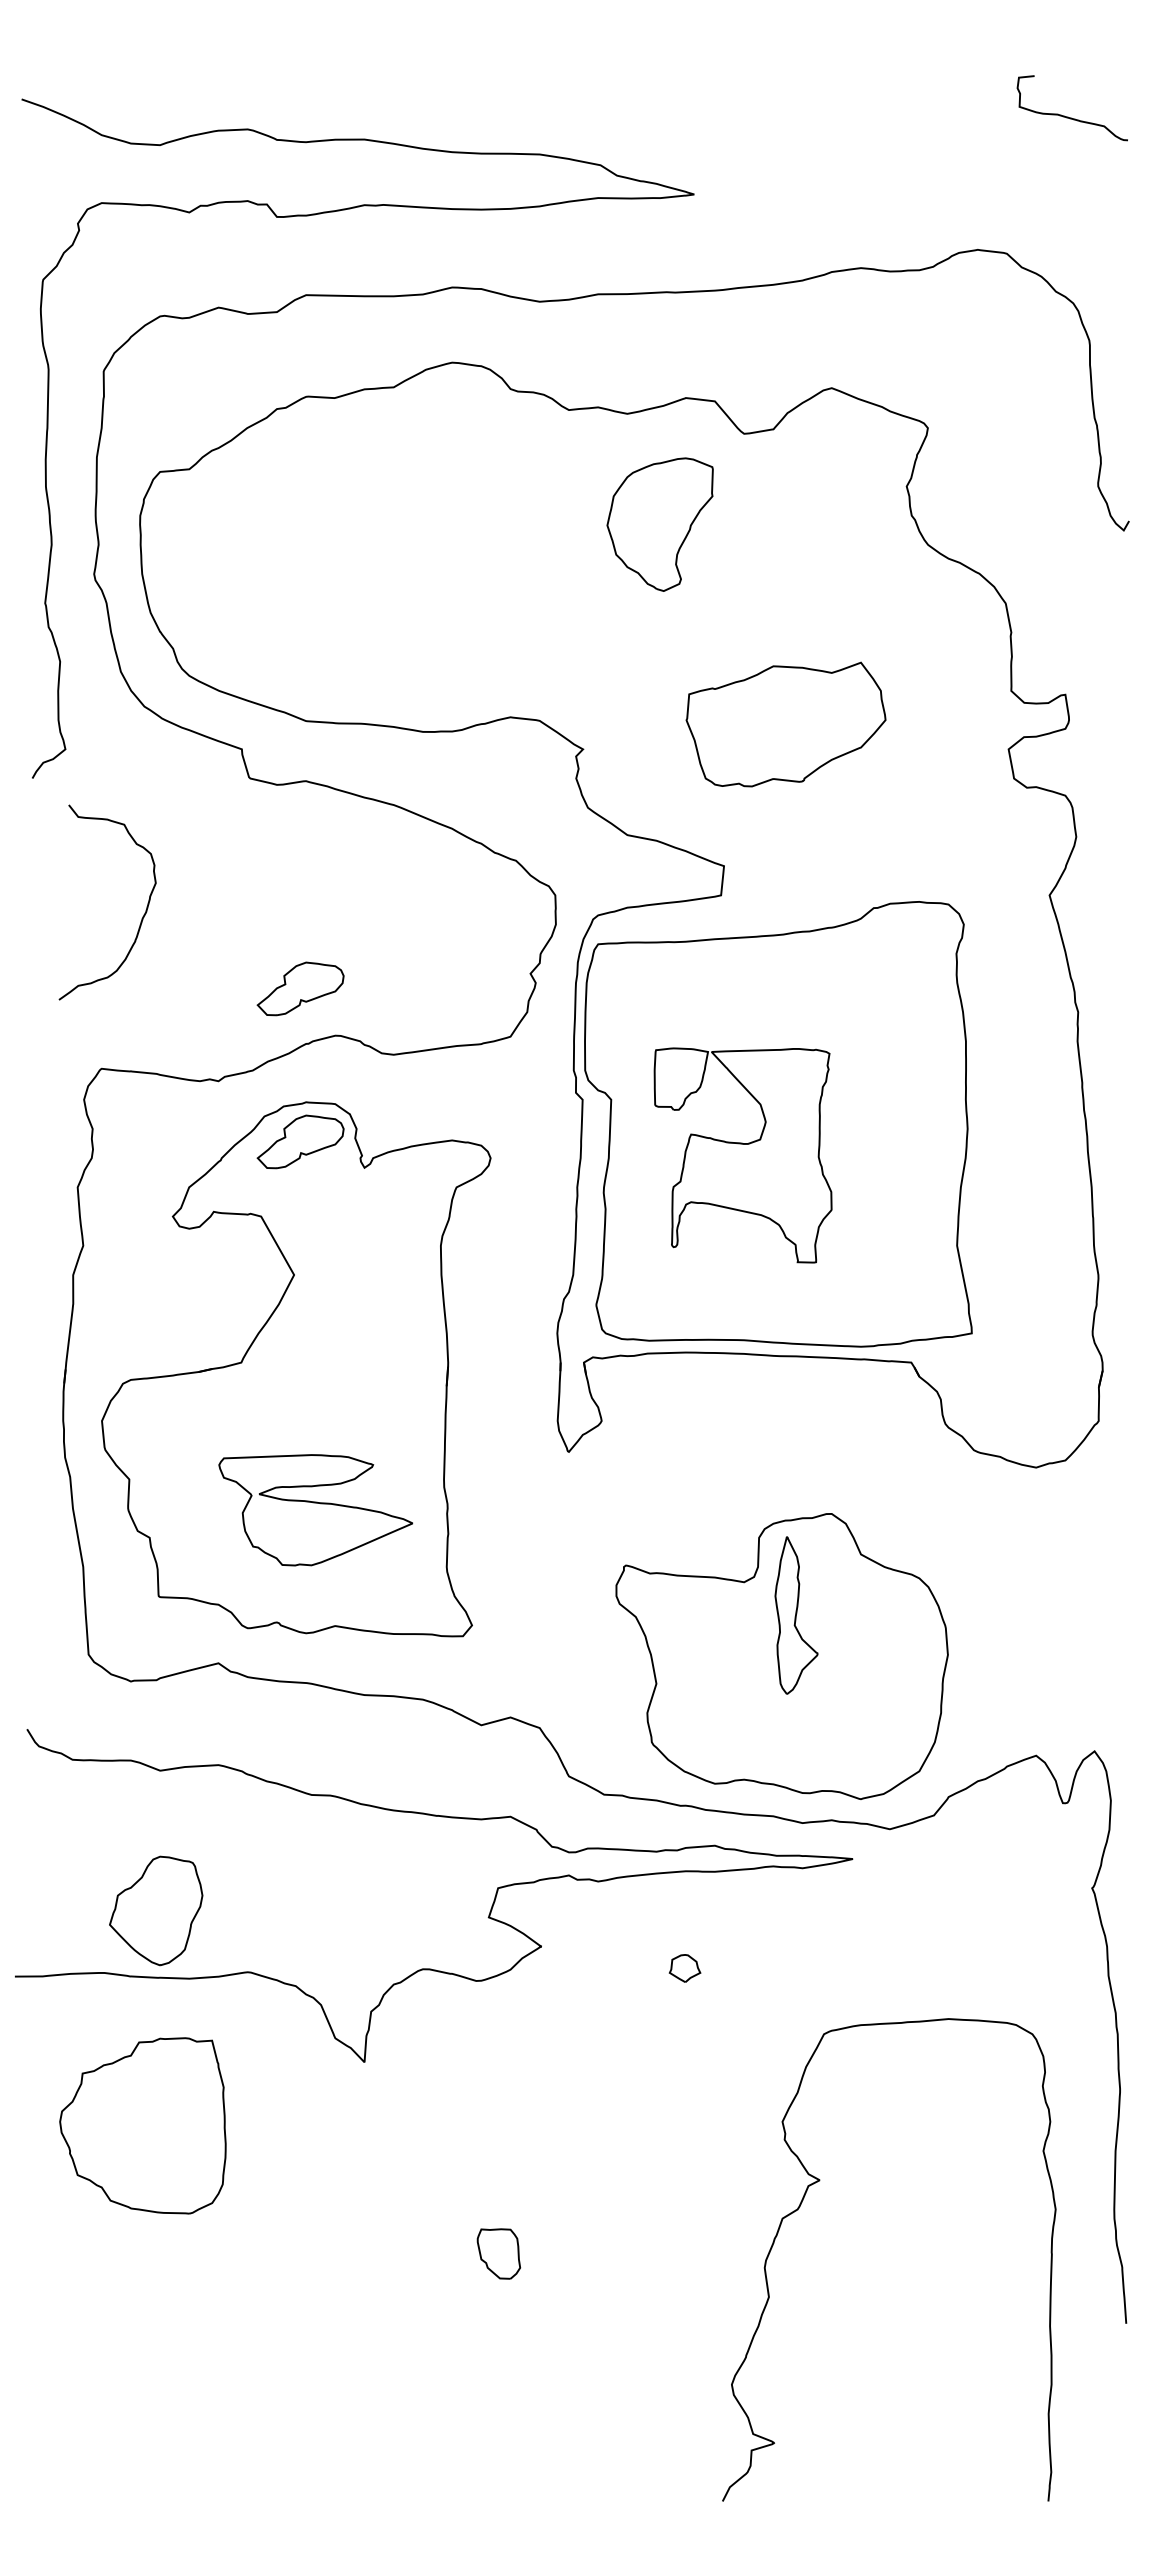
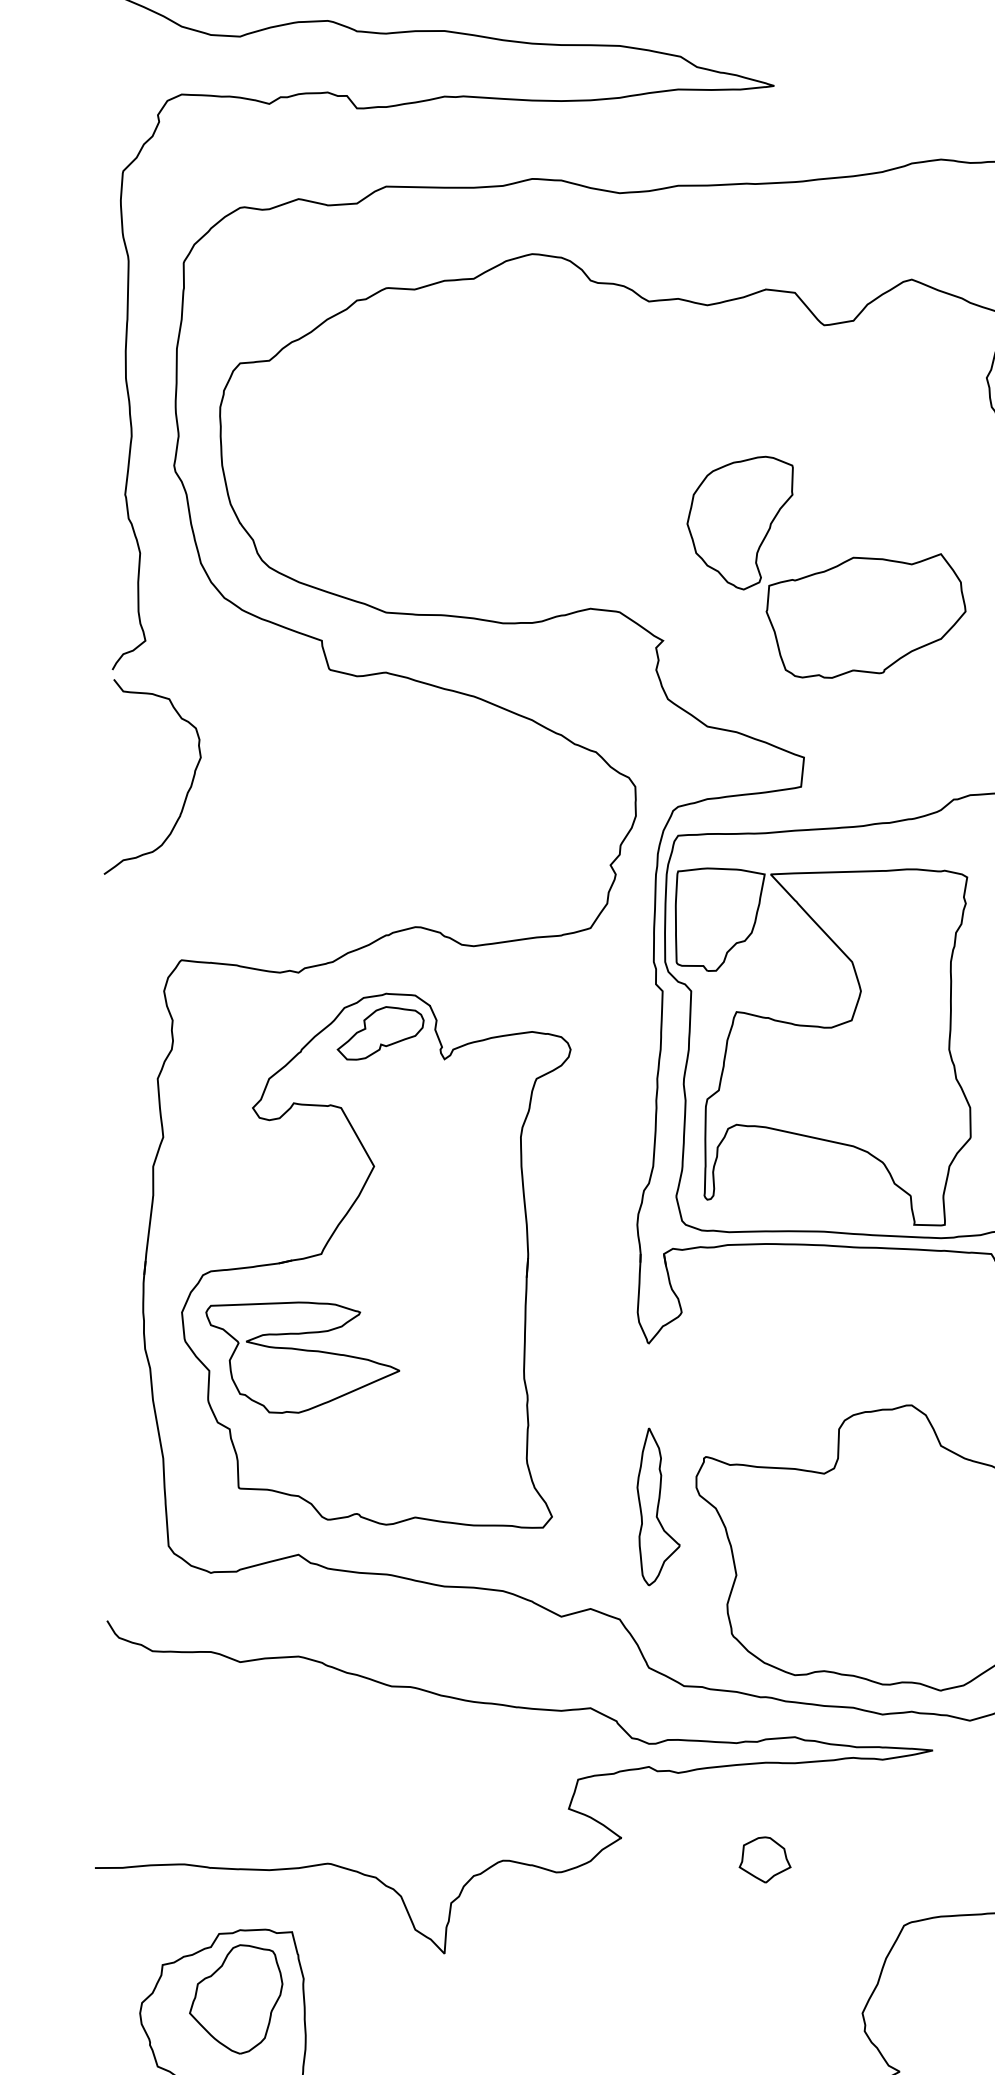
part: (659, 524) -> (739, 522), moved
curve: (141, 918) -> (186, 792), moved
part: (300, 988) -> (380, 879), removed
part: (742, 1155) -> (822, 1046), size x1.67
part: (315, 1510) -> (302, 1357), moved
part: (796, 1615) -> (658, 1506), moved
part: (156, 1910) -> (236, 1998), moved
part: (684, 1968) -> (764, 1859), size x1.67

